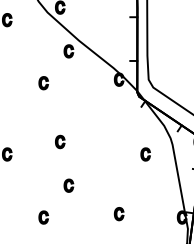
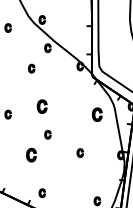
part: (60, 141) -> (42, 106), size x1.6
part: (145, 154) -> (97, 114), size x1.6
part: (43, 217) -> (31, 155), size x1.6

